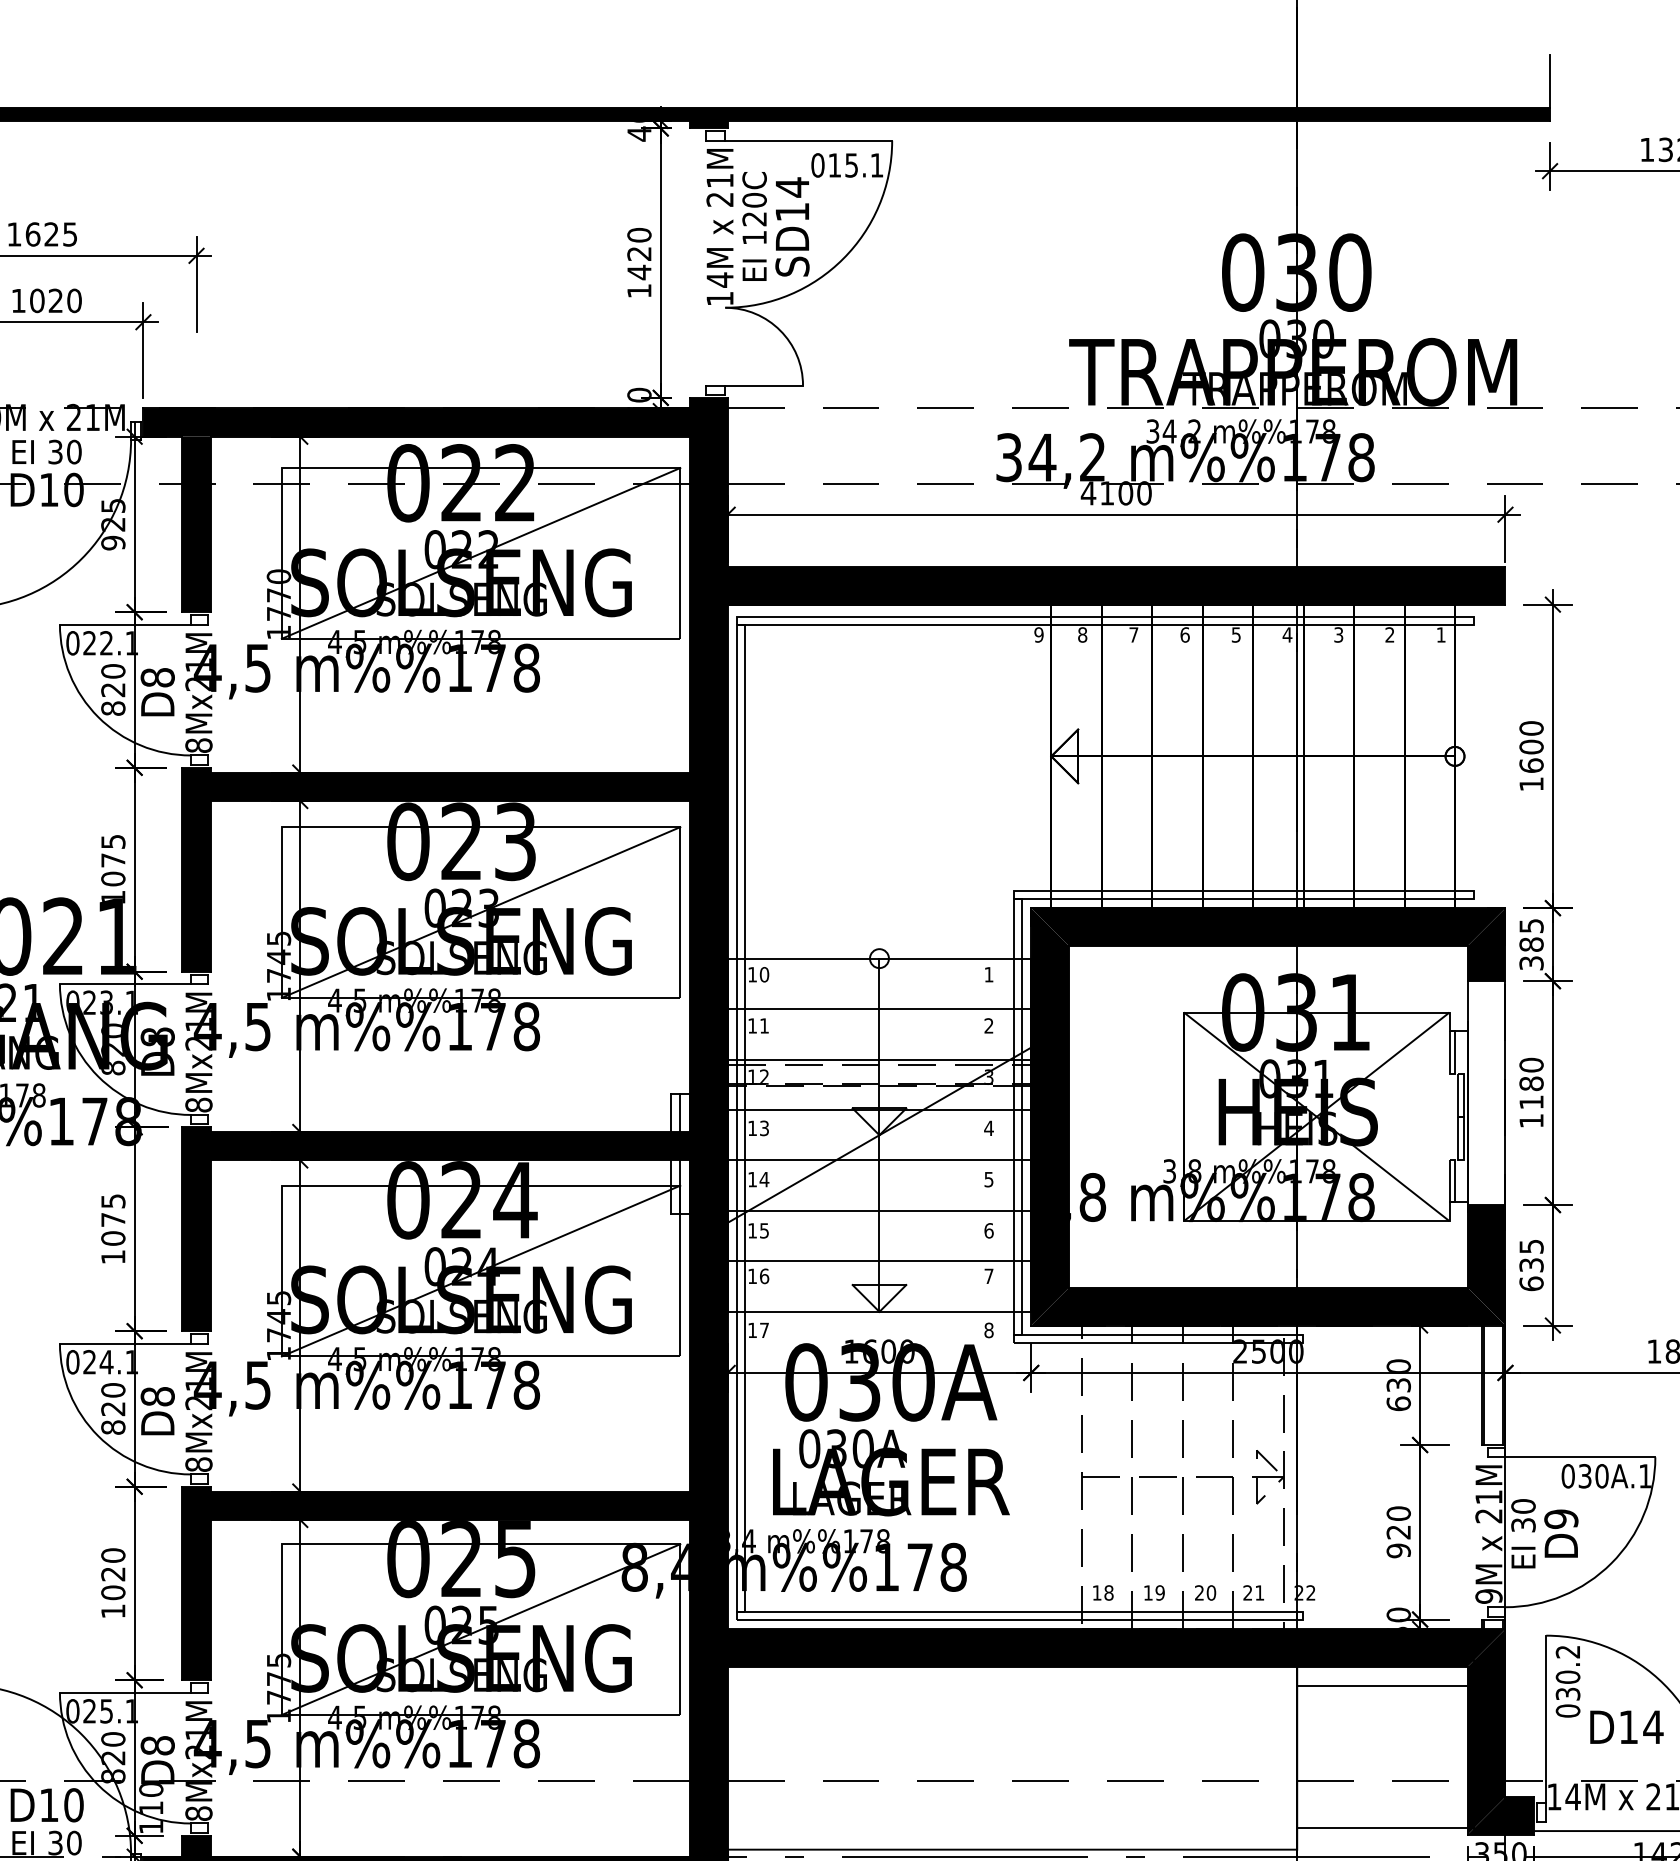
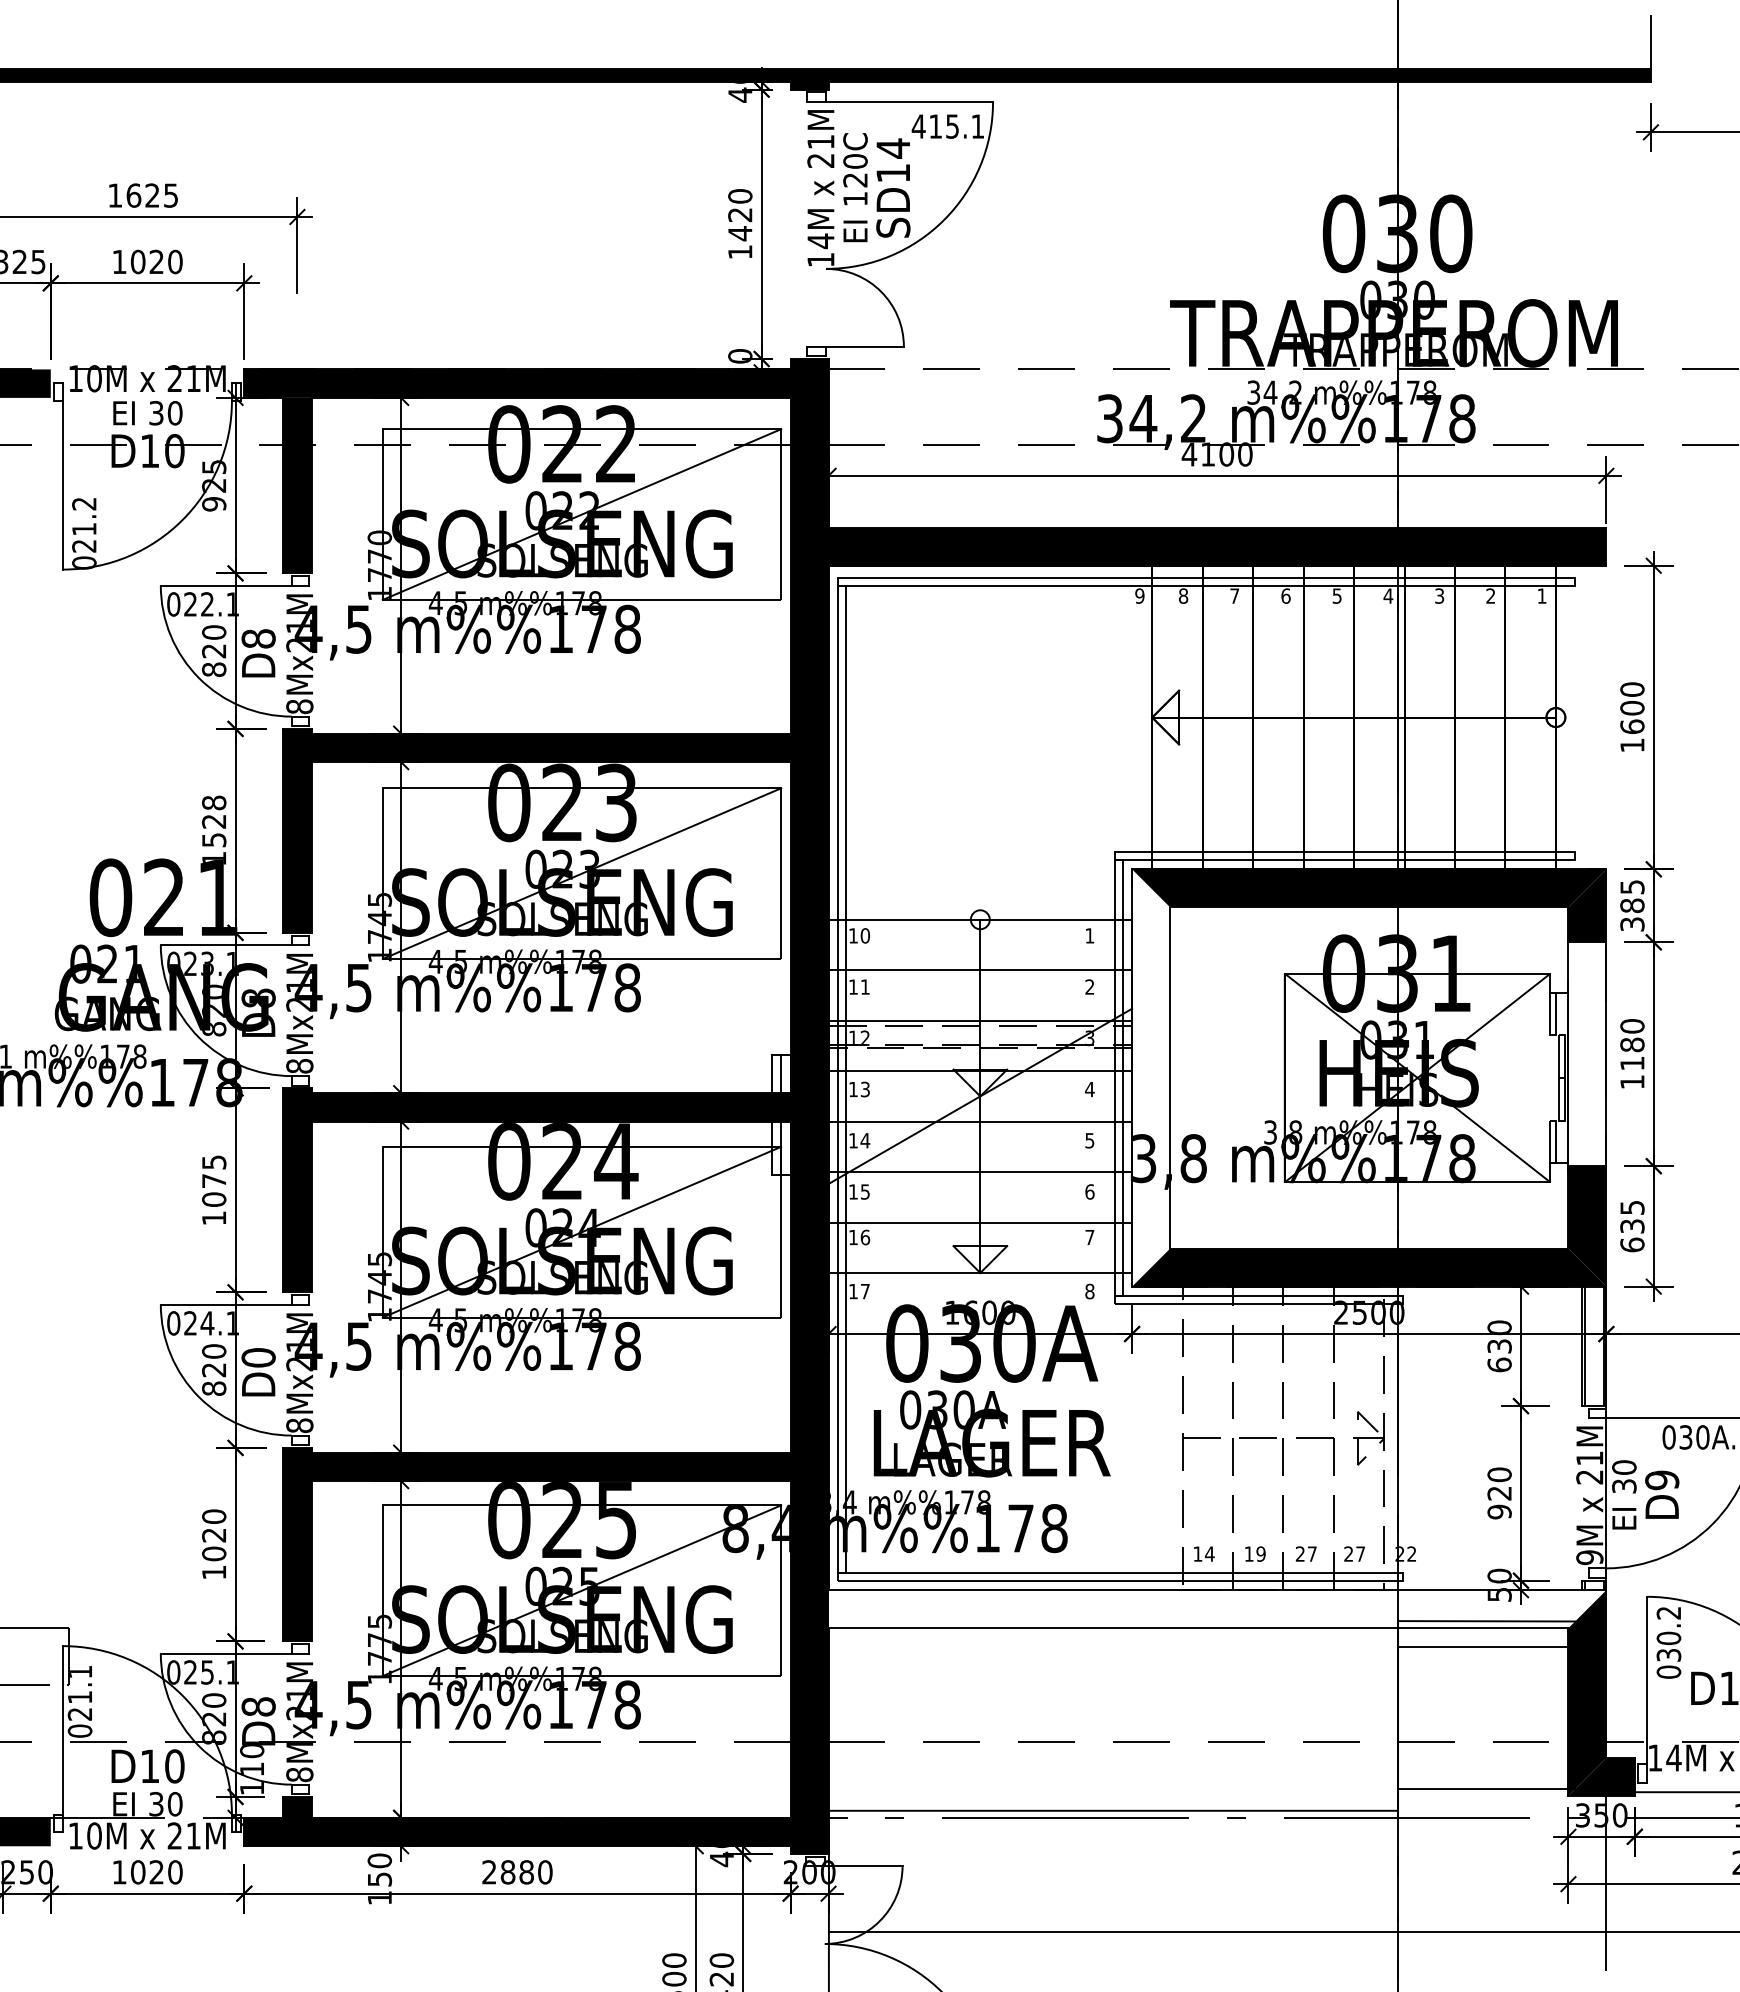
text: (817, 165) -> (918, 126), 015.1 -> 415.1
text: (113, 860) -> (214, 821), 1075 -> 1528
fill: (1050, 1116) -> (1151, 1077), removed
text: (157, 1396) -> (258, 1357), D8 -> D0
text: (1108, 1592) -> (1209, 1553), 18 -> 14
text: (1210, 1592) -> (1311, 1553), 20 -> 27
text: (1259, 1592) -> (1360, 1553), 21 -> 27
fill: (1116, 1648) -> (1217, 1609), removed

